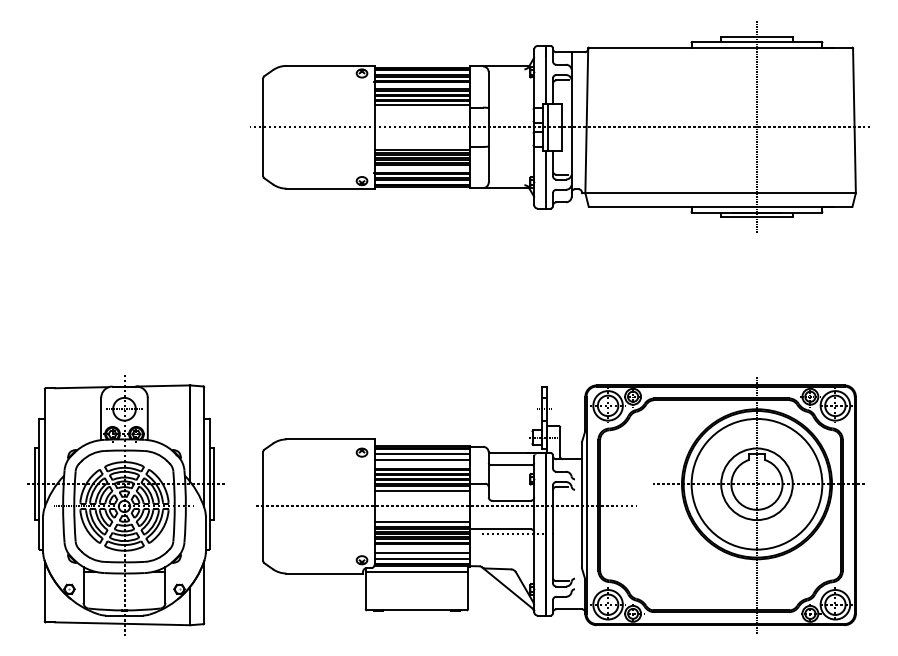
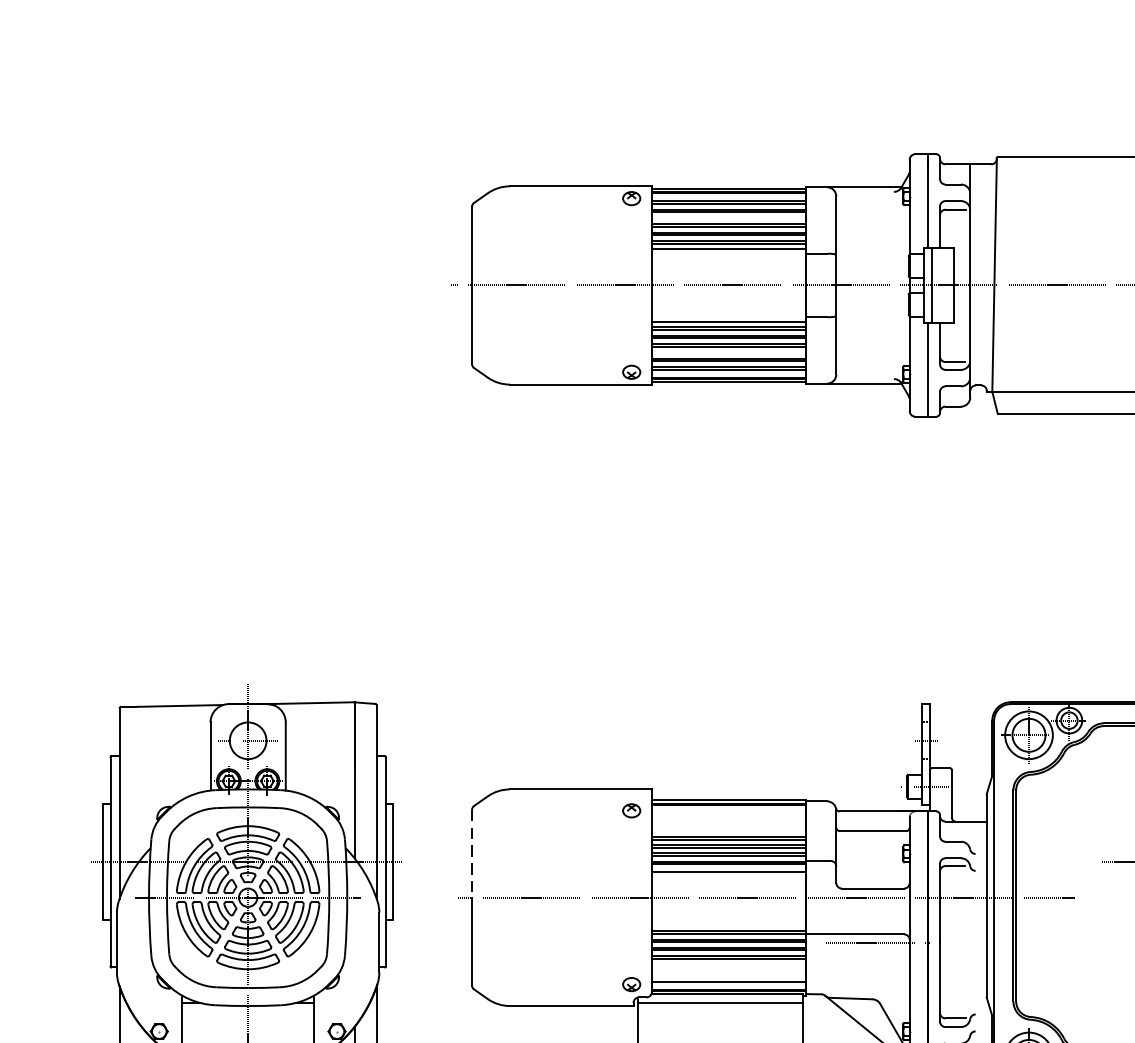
line: (422, 454) -> (729, 813), removed
line: (422, 459) -> (729, 821), removed
line: (263, 479) -> (472, 854), solid -> dashed
line: (422, 522) -> (729, 923), removed
line: (422, 553) -> (729, 973), removed

